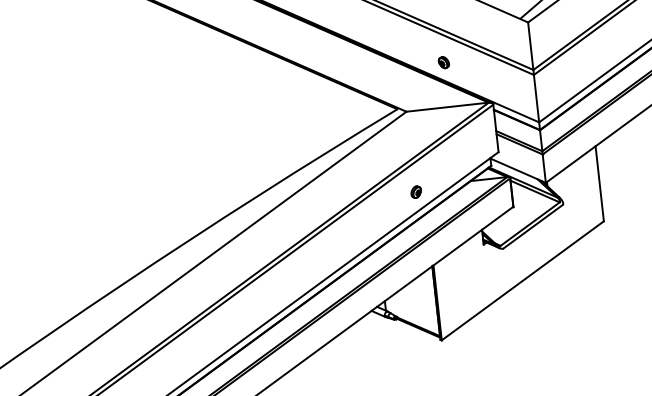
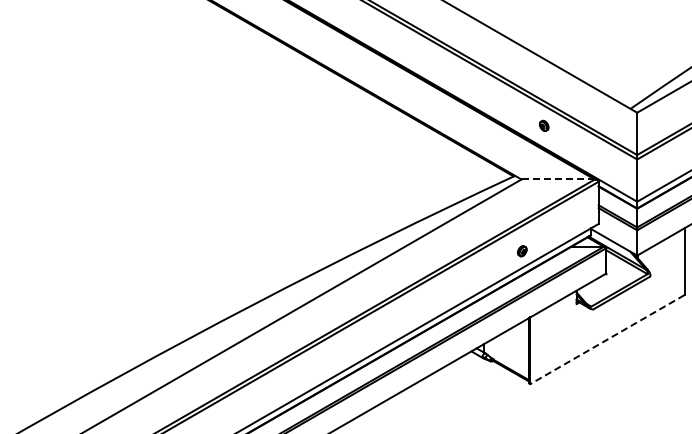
part: (443, 62) -> (543, 125), moved
line: (448, 107) -> (558, 179), solid -> dashed
line: (522, 280) -> (607, 339), solid -> dashed

